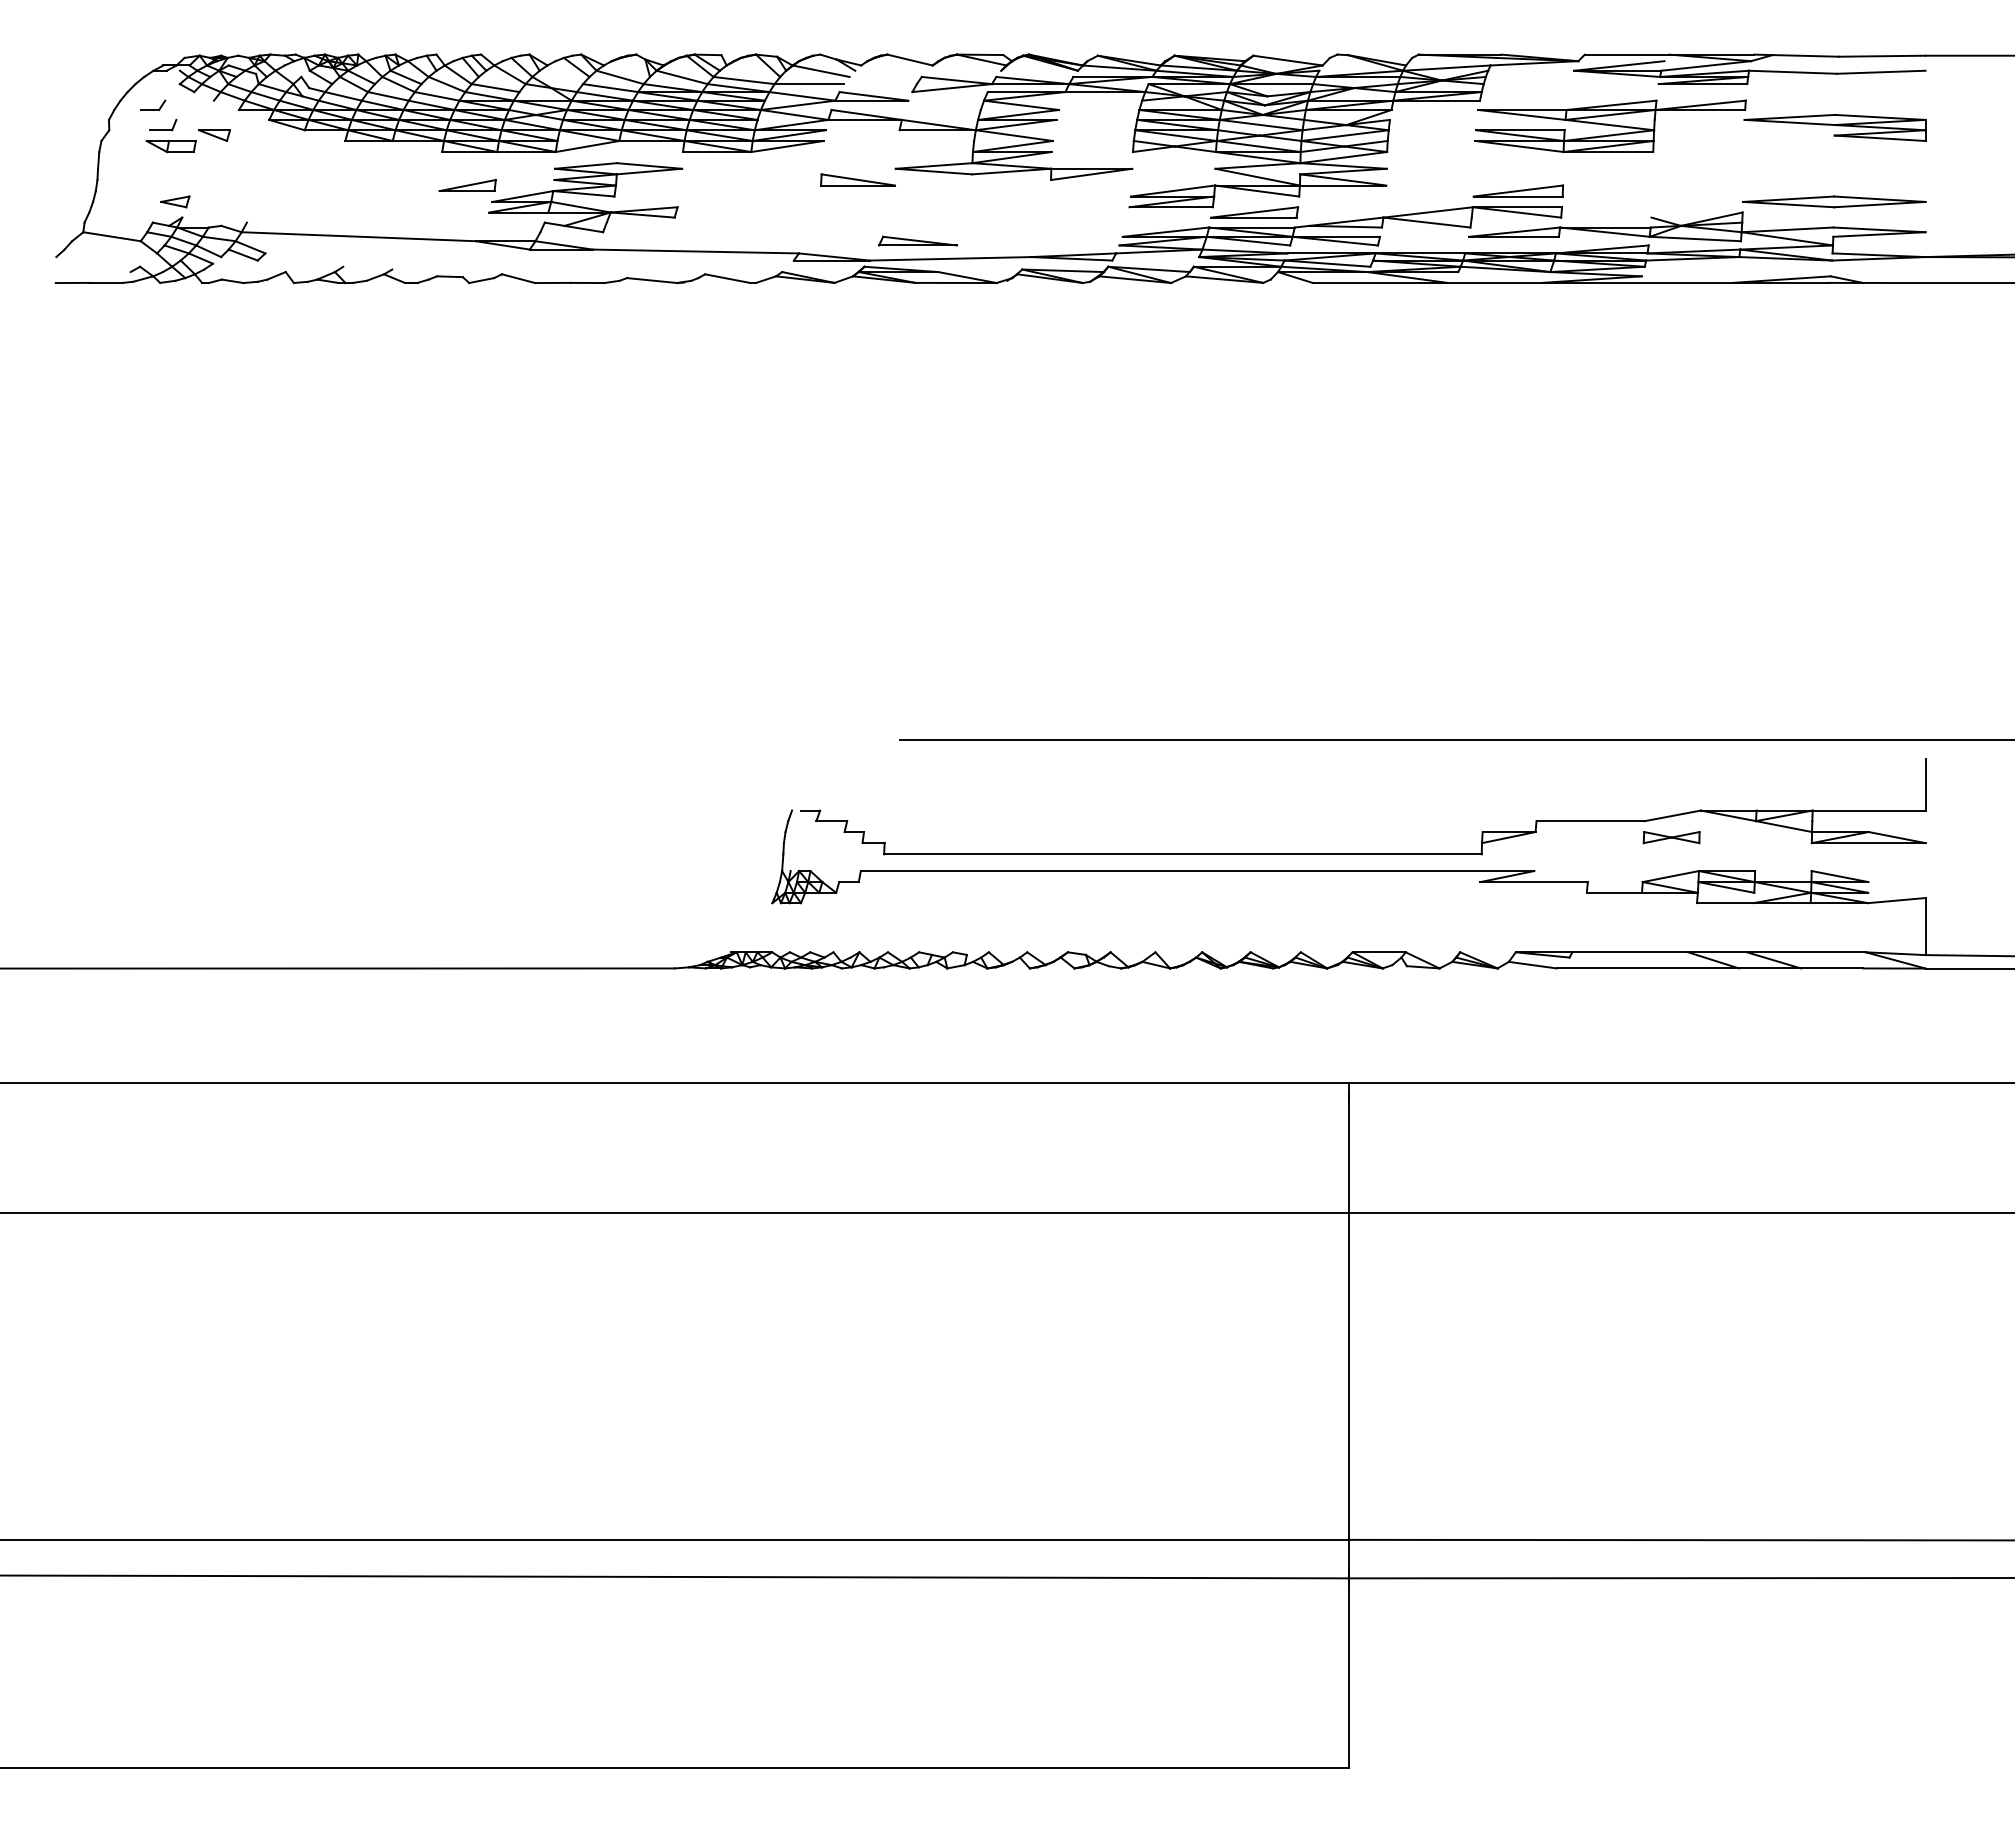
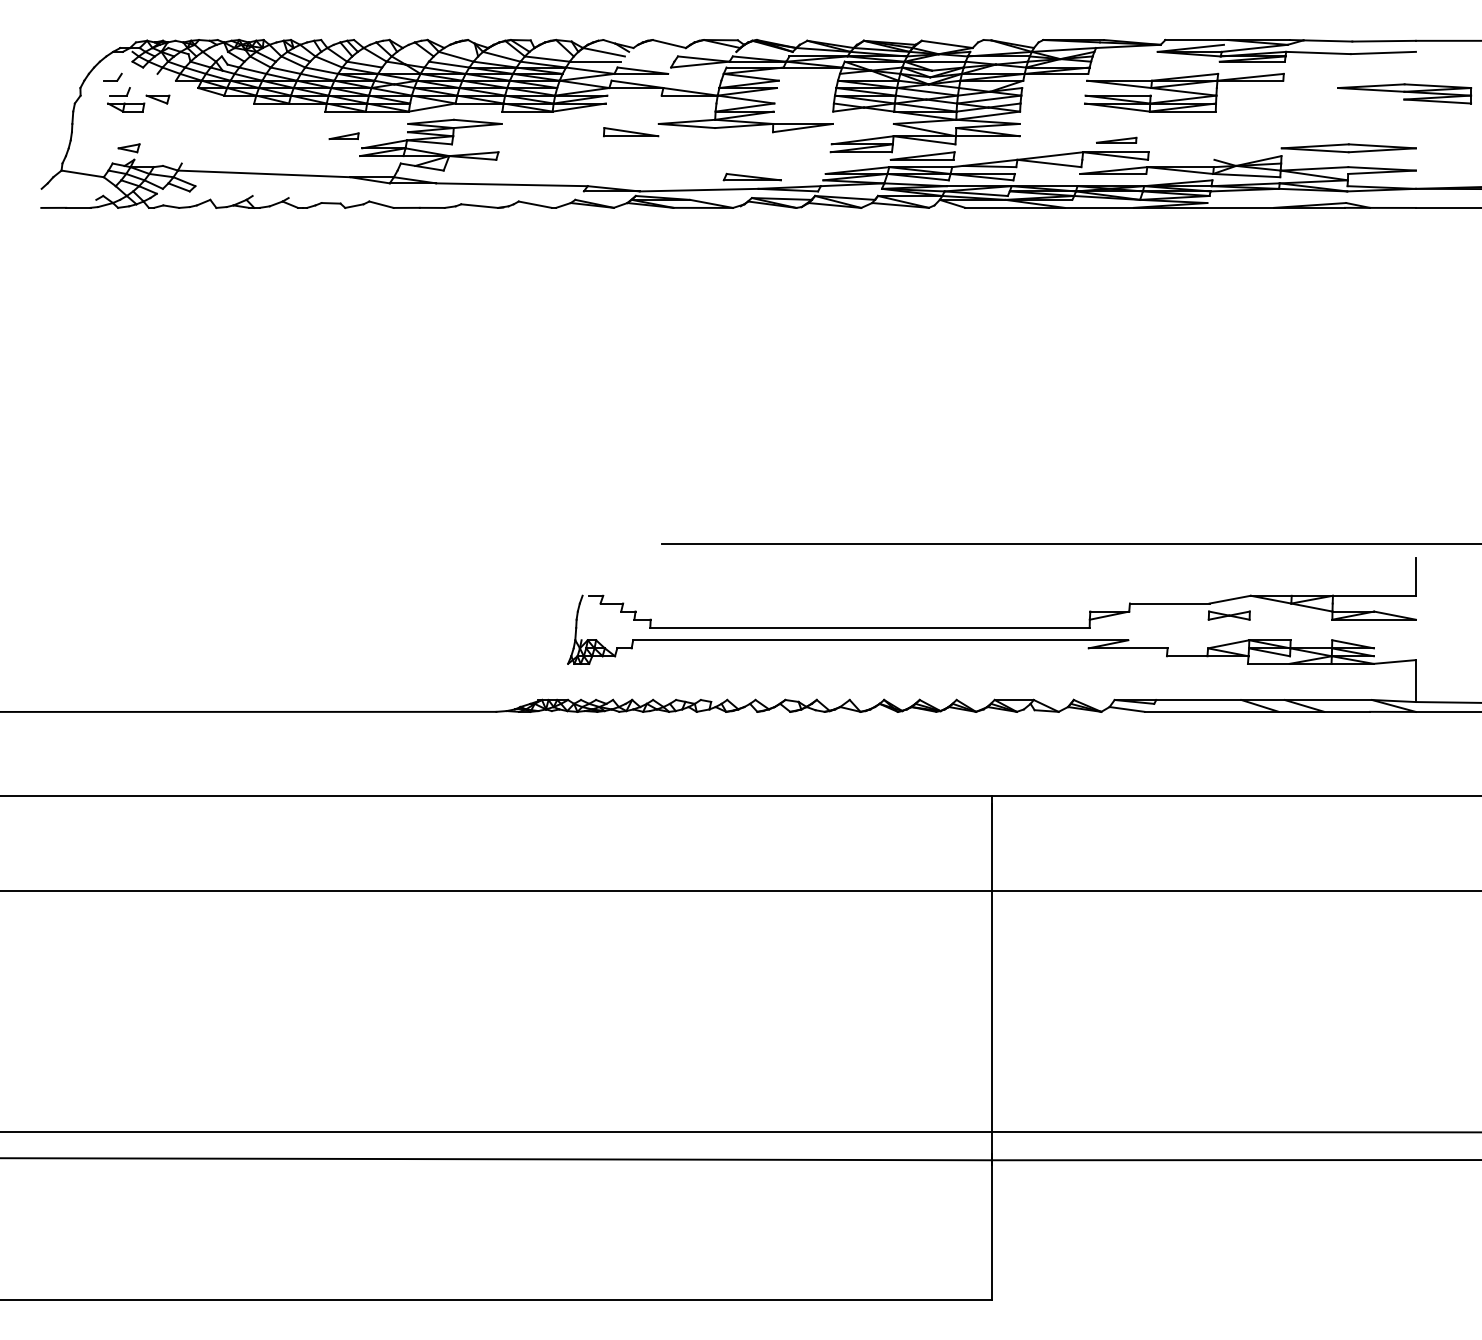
part: (1834, 127) -> (1404, 93), moved
part: (467, 185) -> (343, 136), size x0.7
part: (1518, 190) -> (1116, 139), size x0.6
part: (917, 240) -> (752, 176), moved

